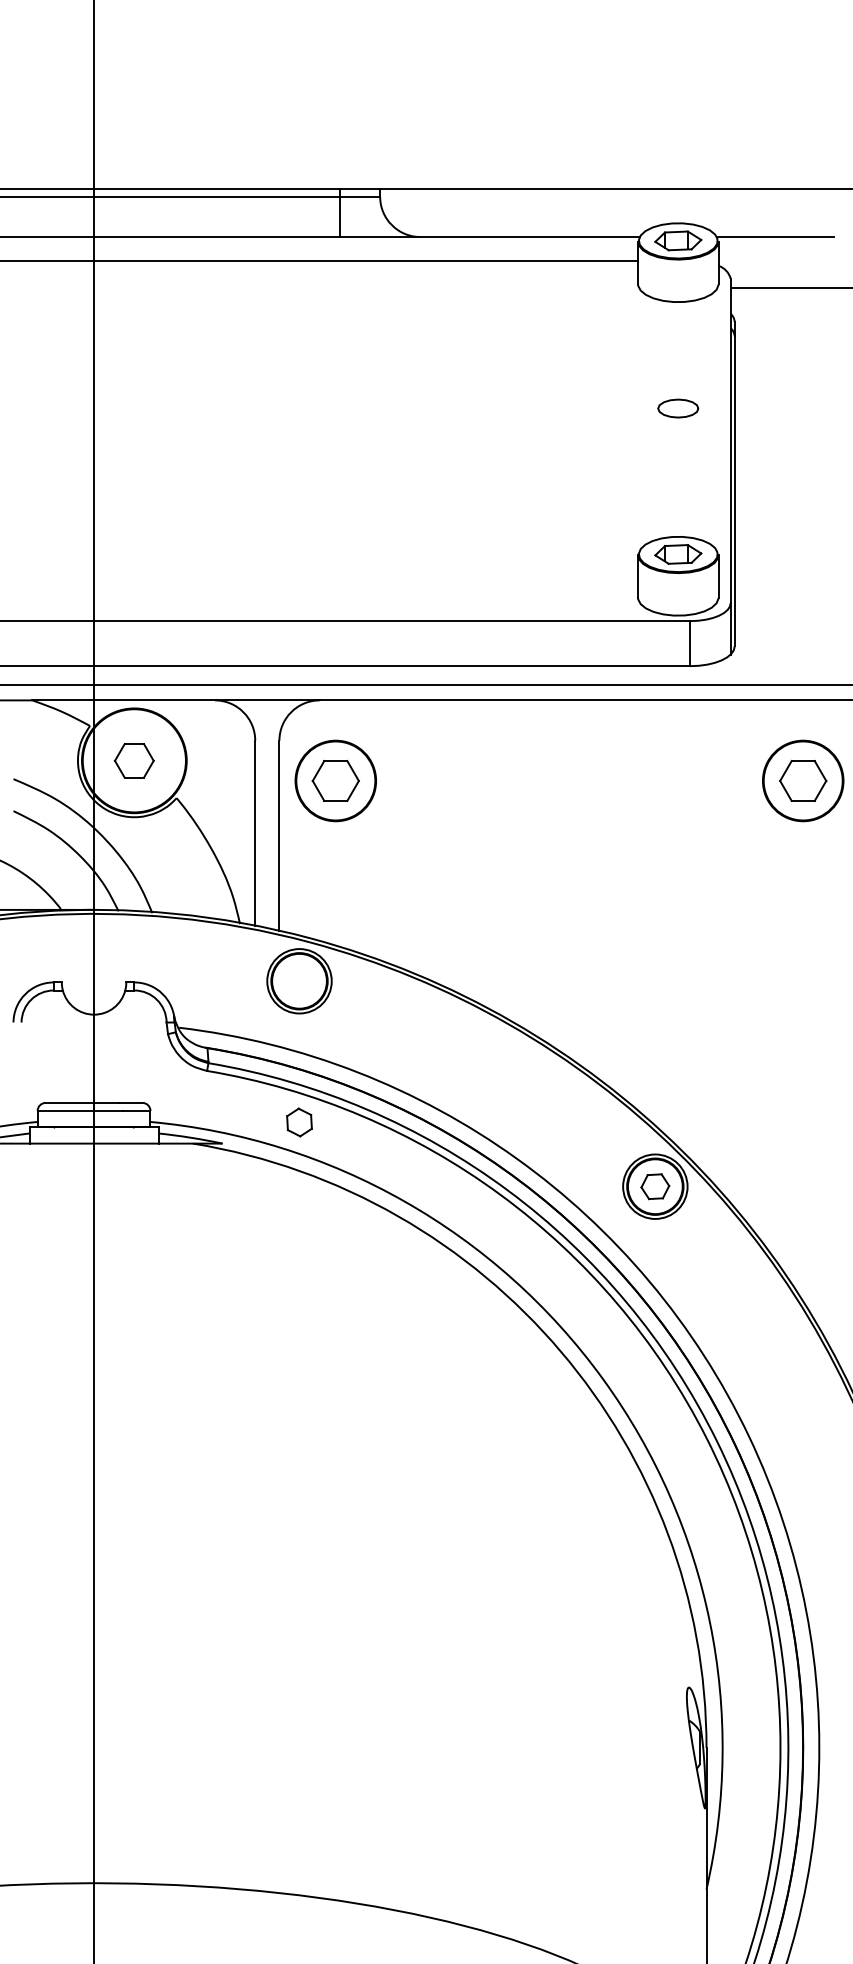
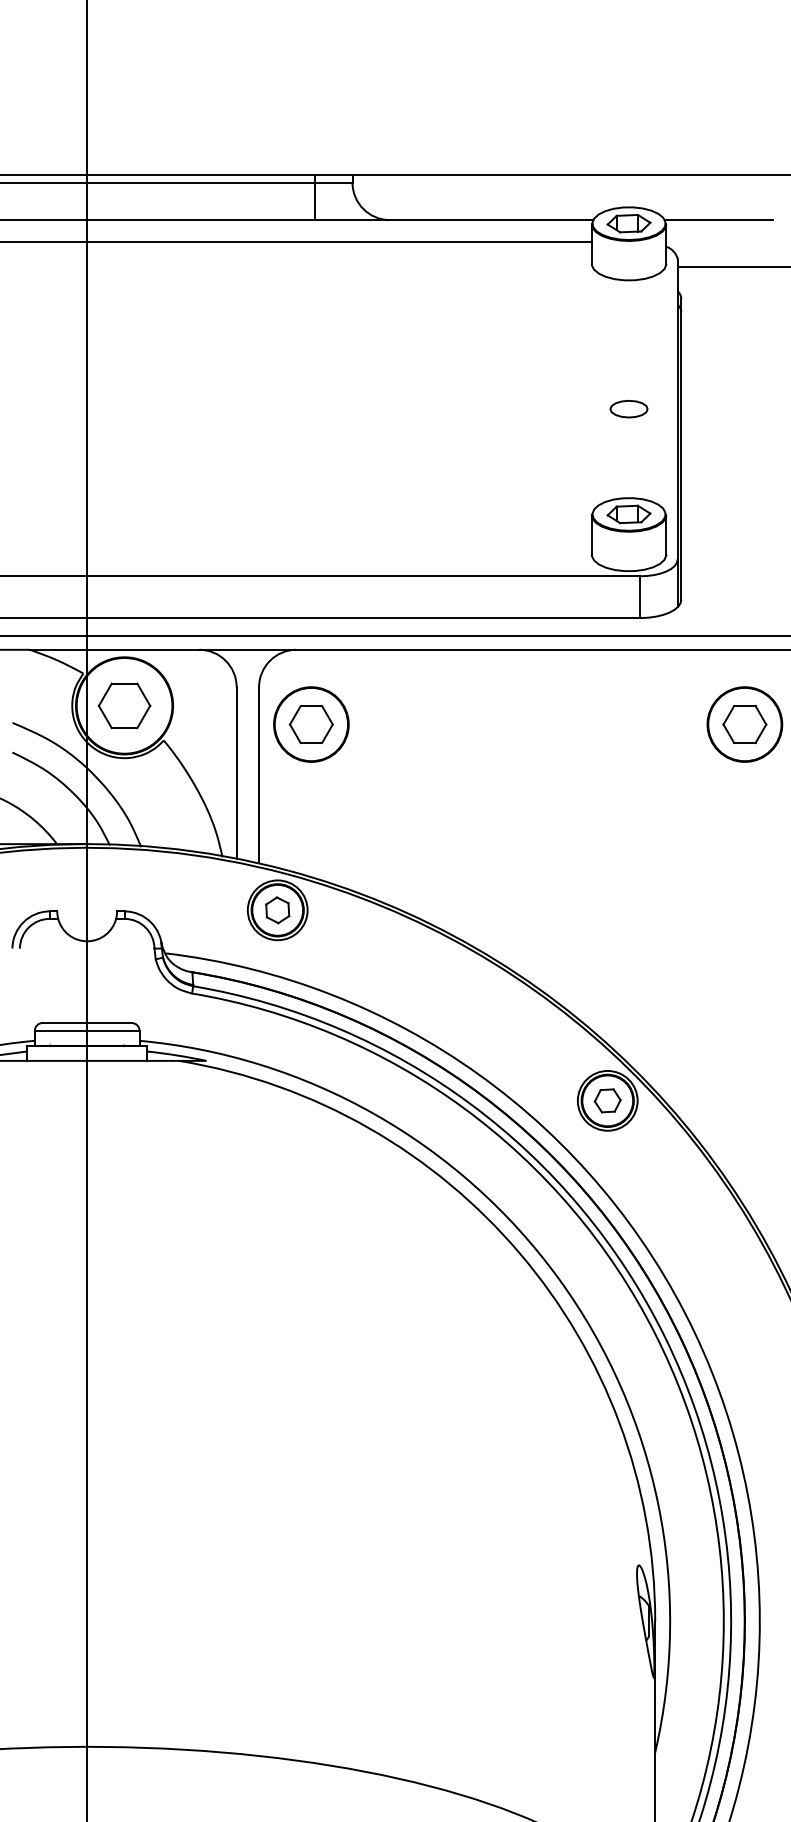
part: (677, 408) -> (628, 409), moved
part: (134, 760) -> (124, 705), size x1.43
part: (299, 1122) -> (277, 910), moved

